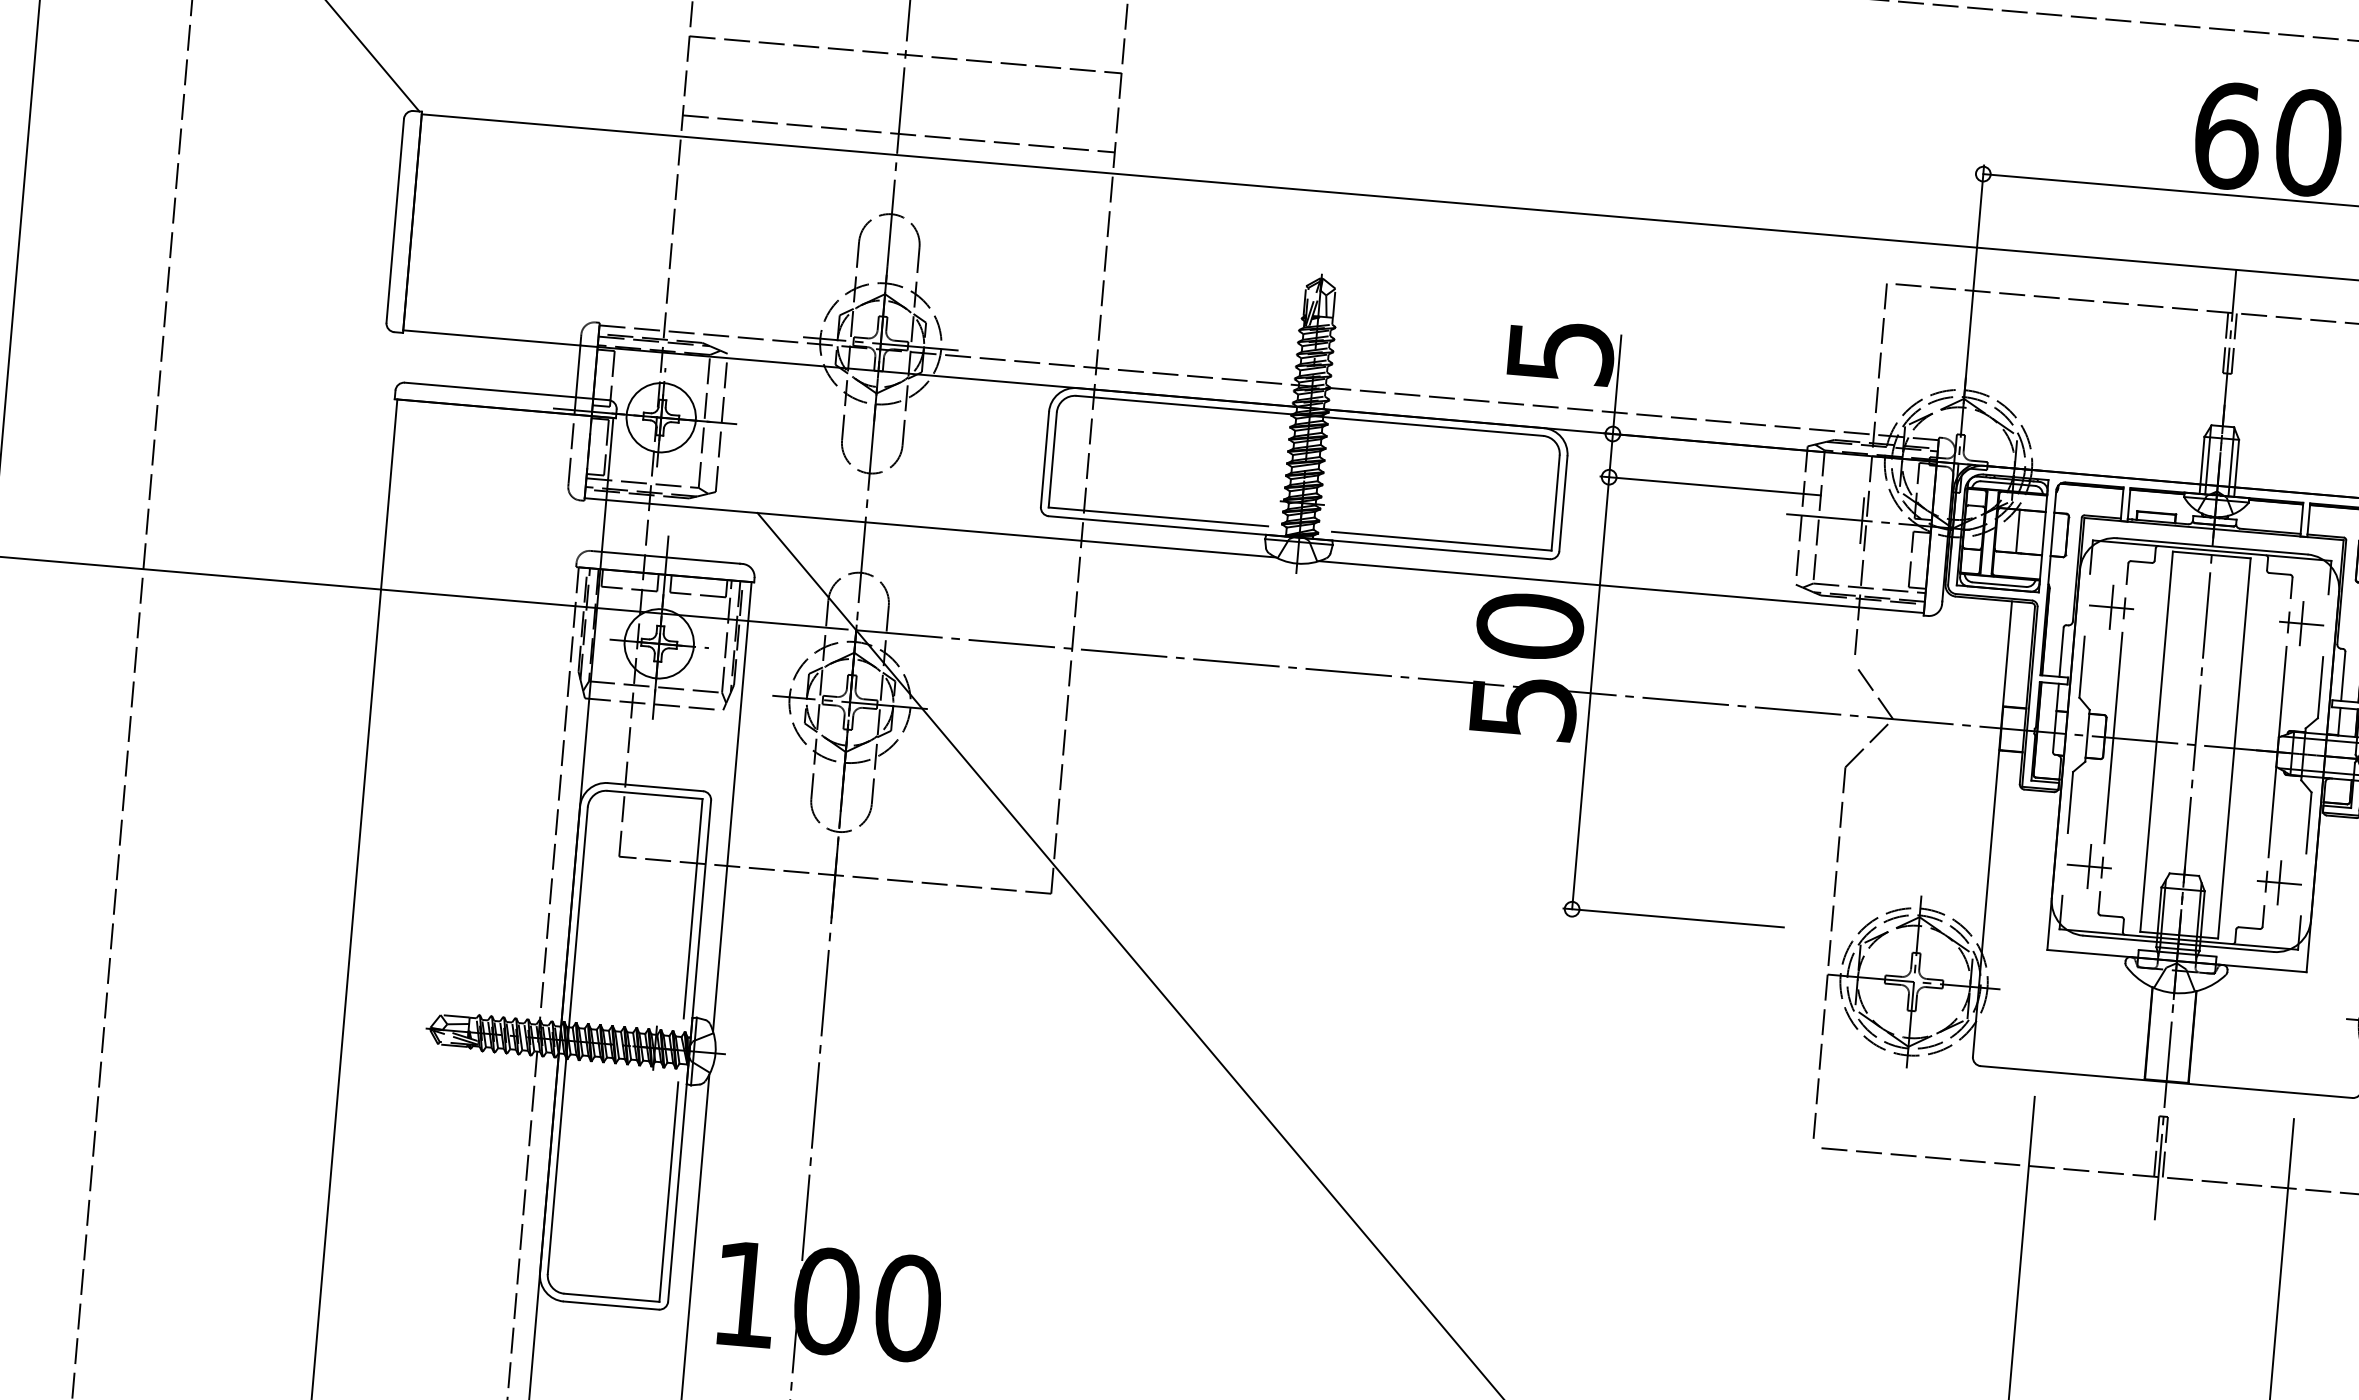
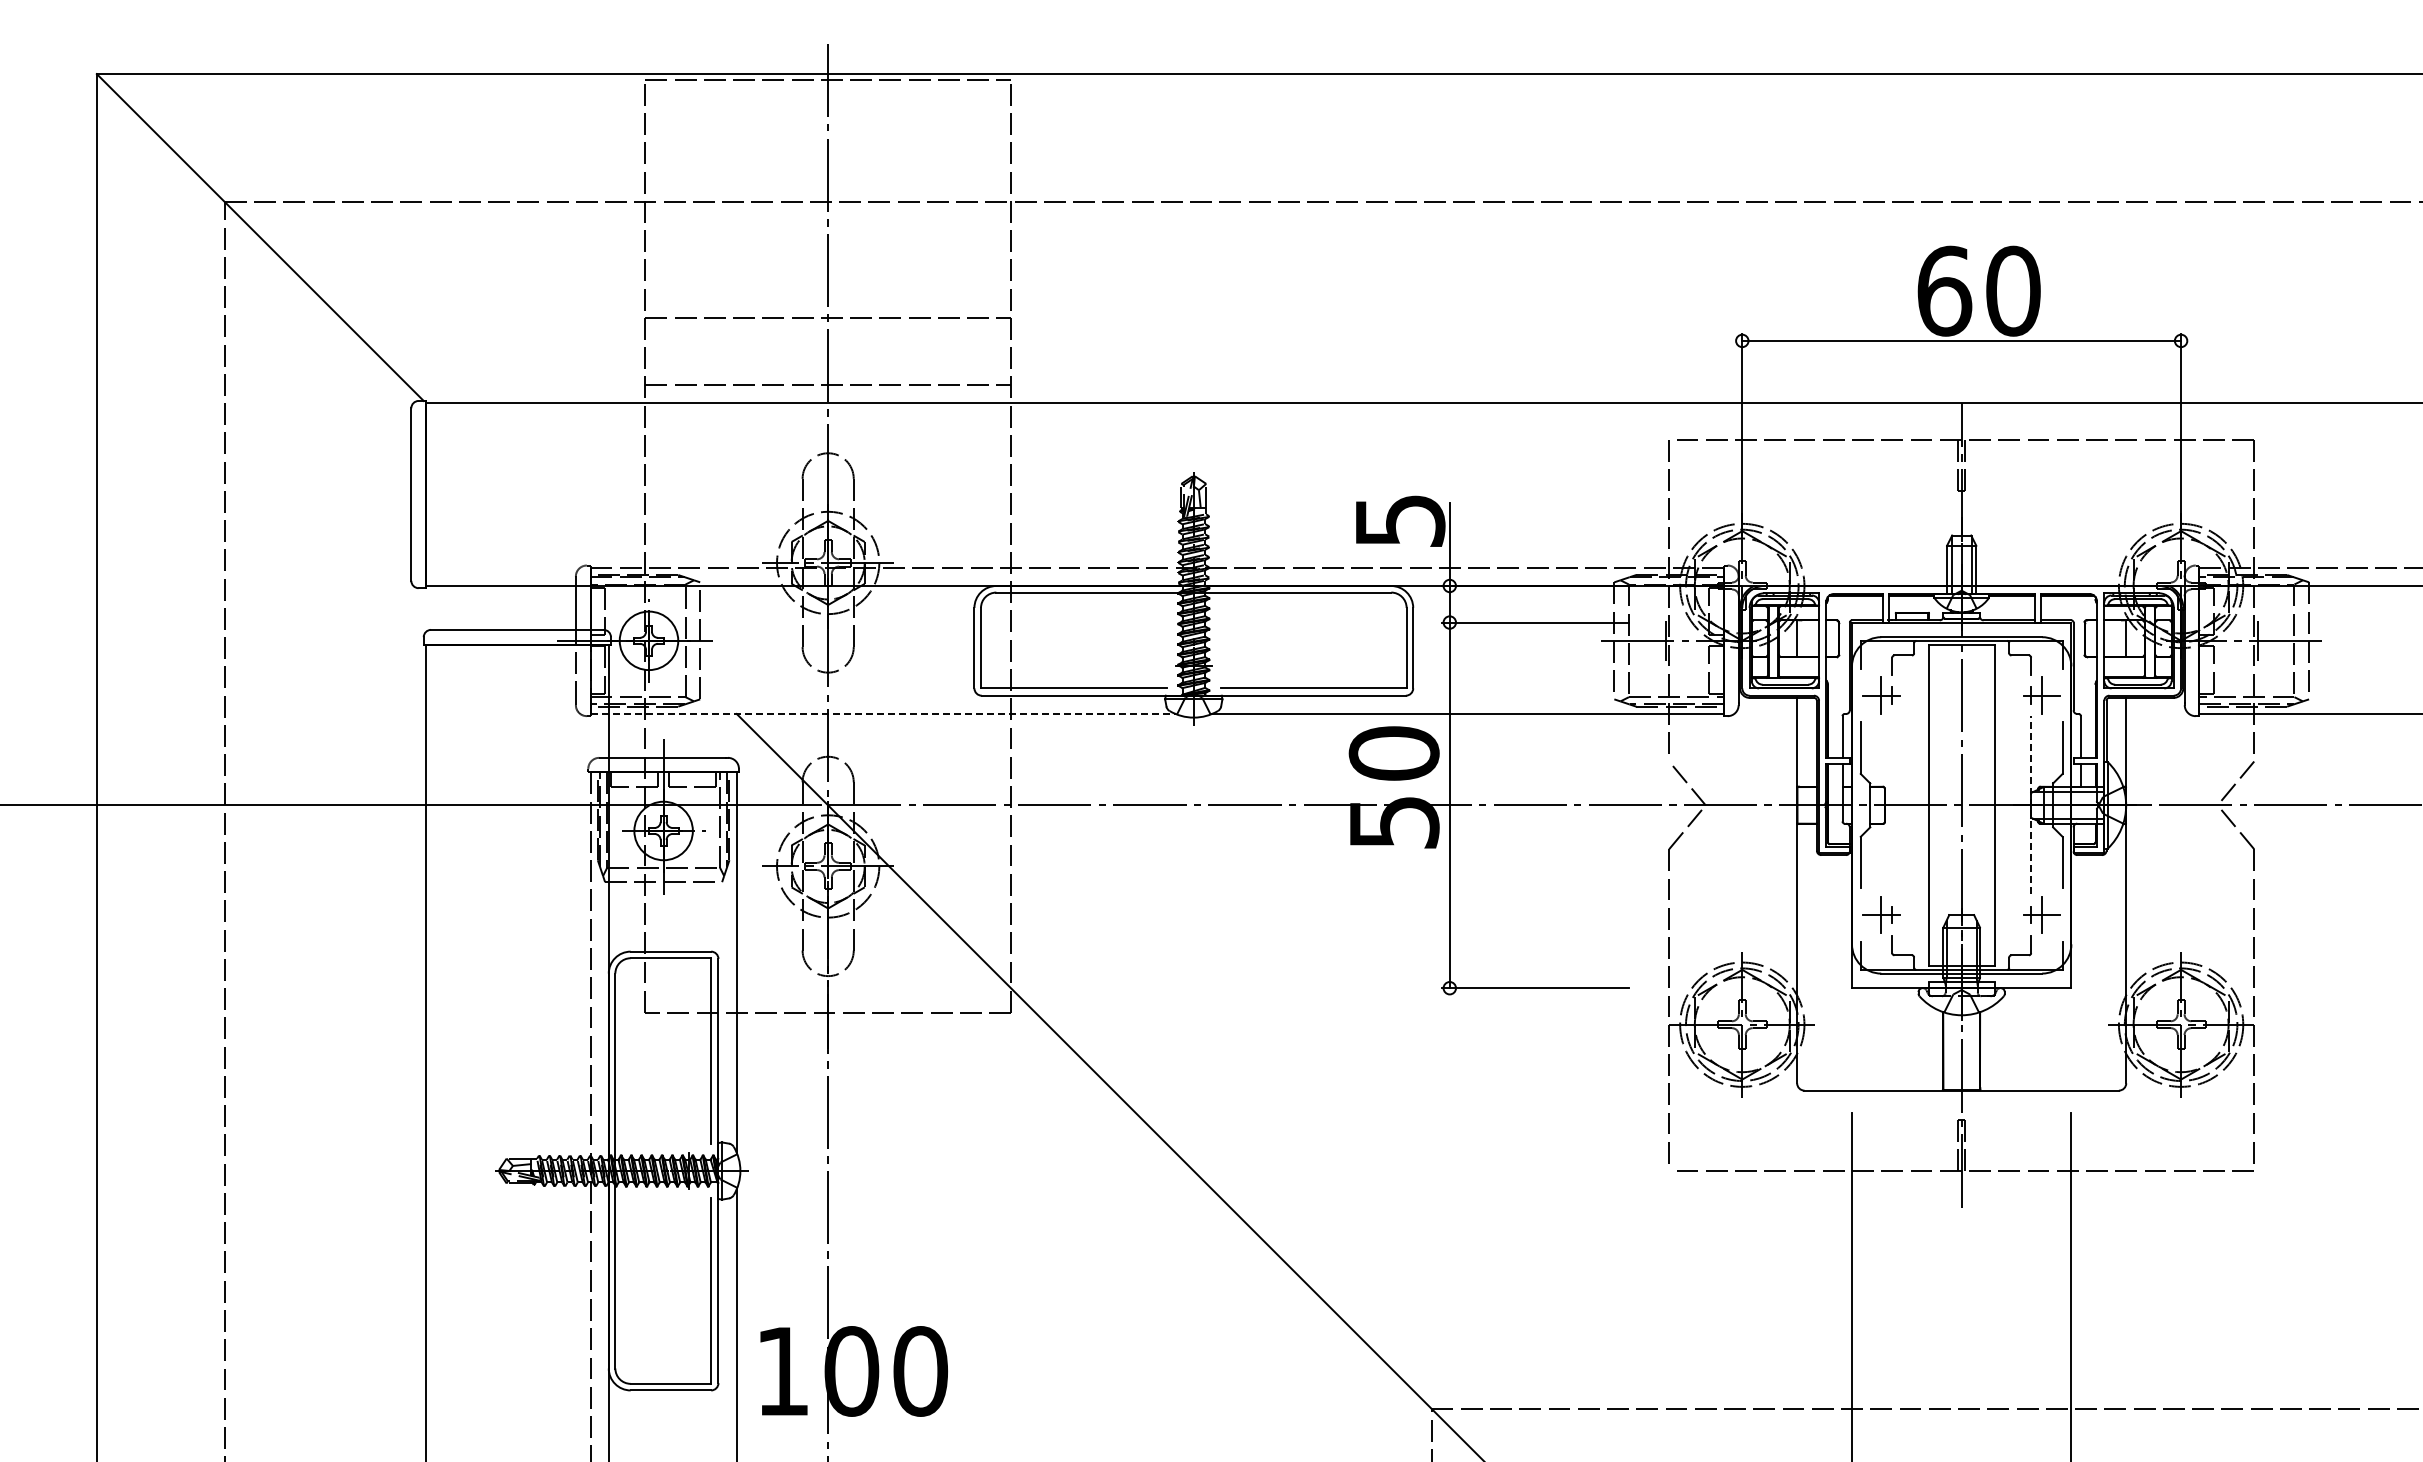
line: (930, 527) -> (883, 713), solid -> dashed
line: (2113, 738) -> (1892, 805), removed
line: (2278, 751) -> (2031, 804), solid -> dashed

